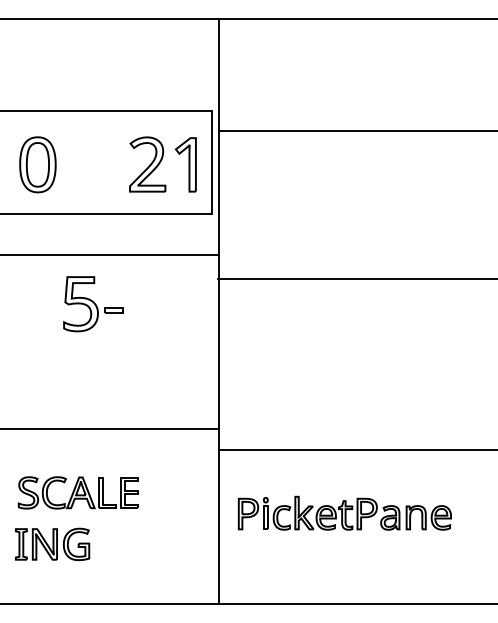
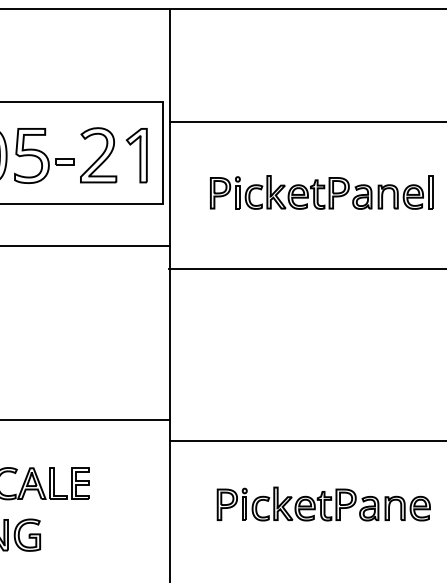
part: (370, 201) -> (321, 192), added
part: (93, 304) -> (44, 156), moved
part: (344, 512) -> (323, 503), moved

